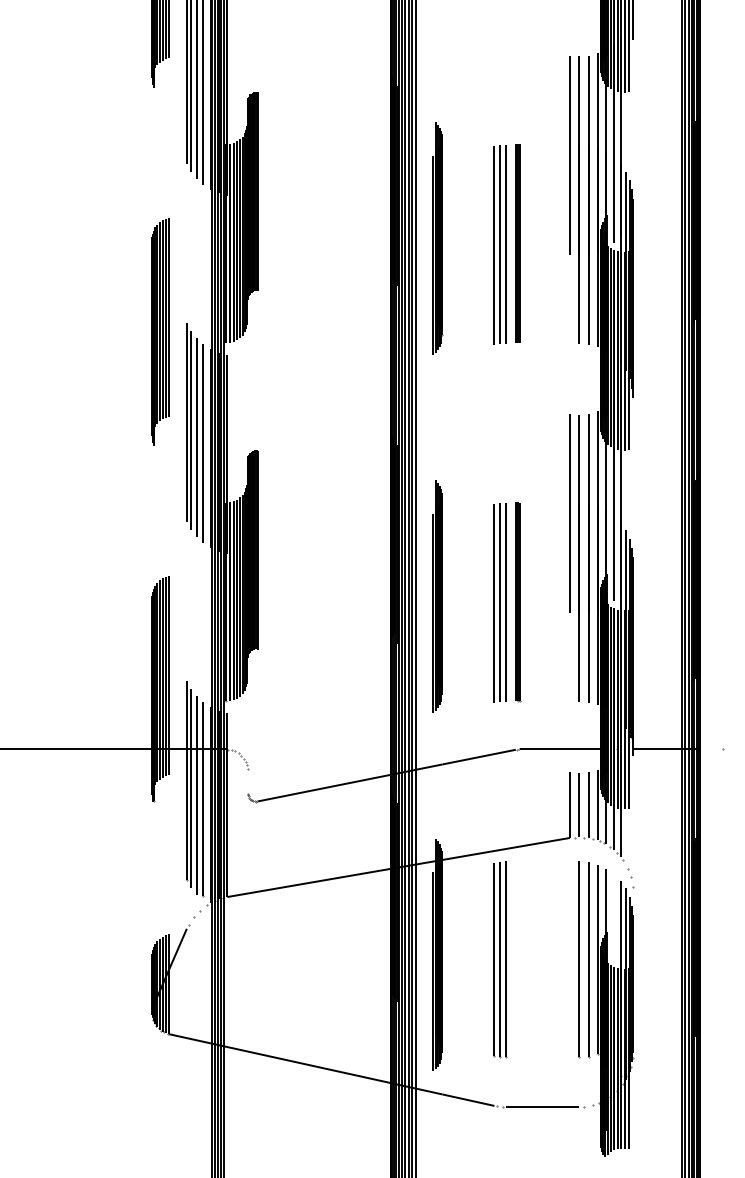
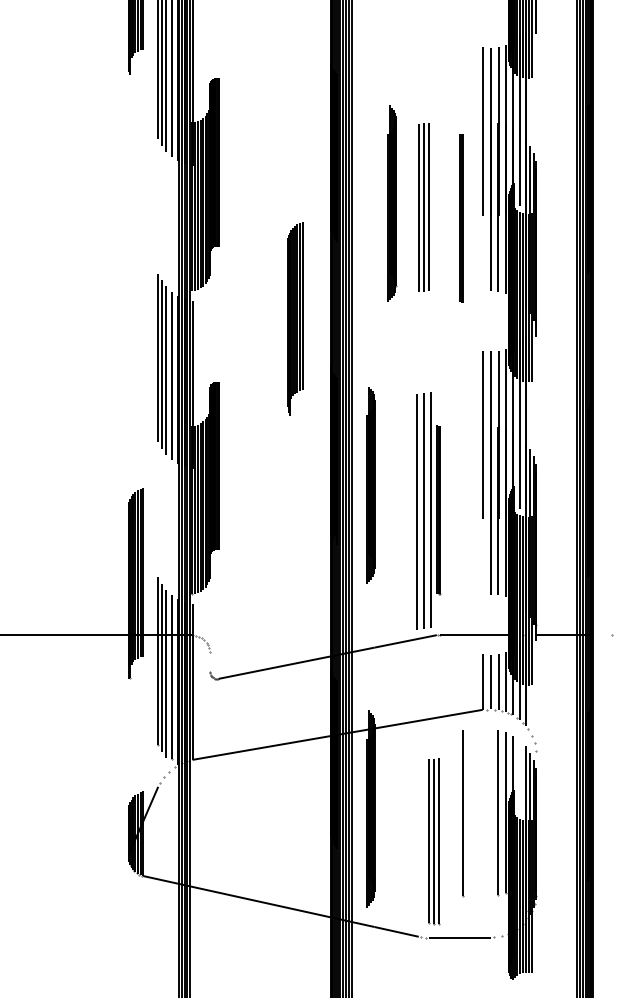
part: (437, 238) -> (391, 203), moved
part: (517, 243) -> (461, 218), moved
part: (160, 331) -> (295, 318), moved
part: (437, 596) -> (370, 485), moved
part: (499, 602) -> (423, 510), size x1.4
part: (500, 959) -> (434, 841), moved
line: (579, 959) -> (463, 812), moved

